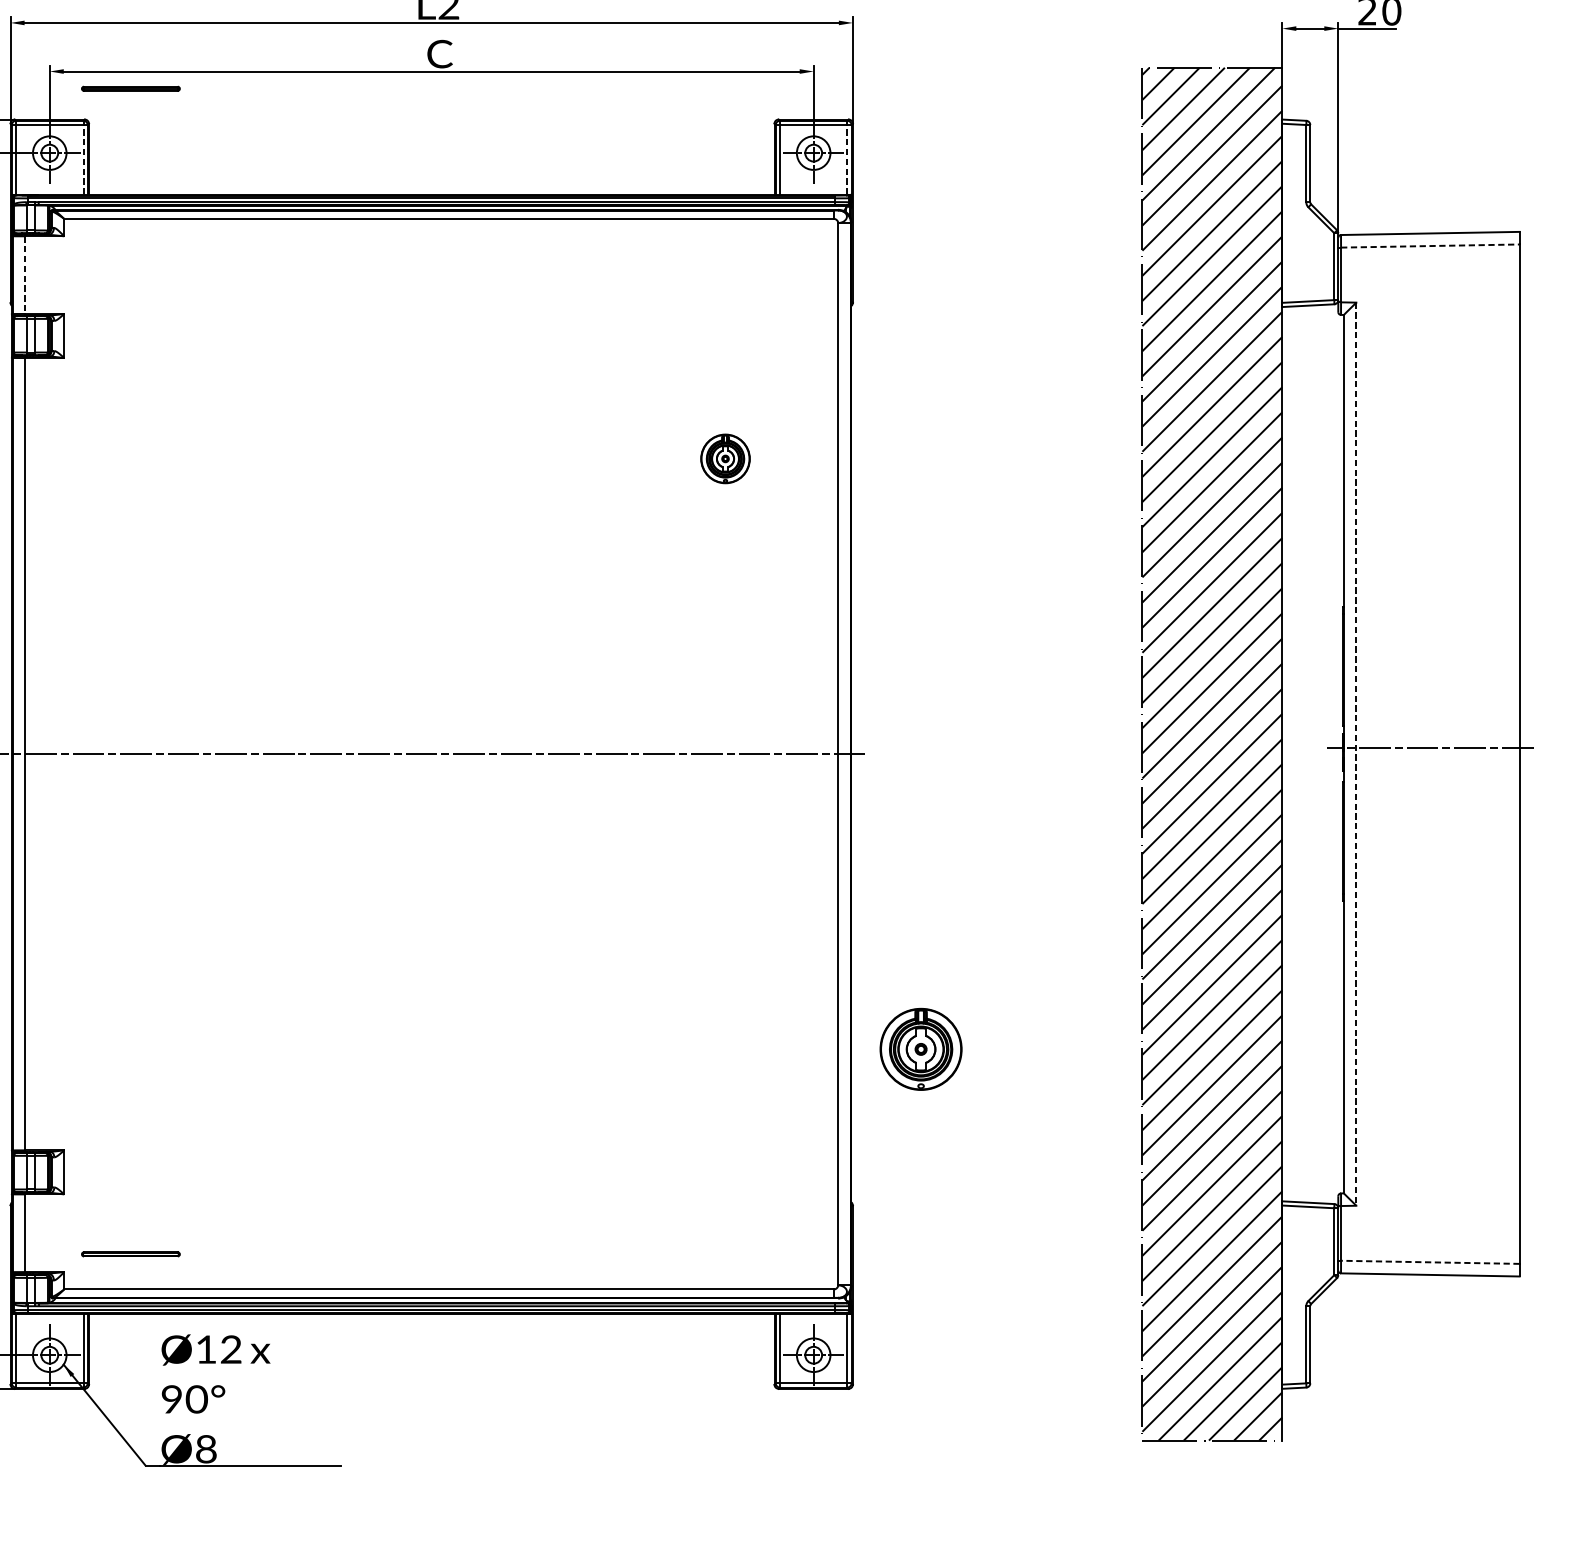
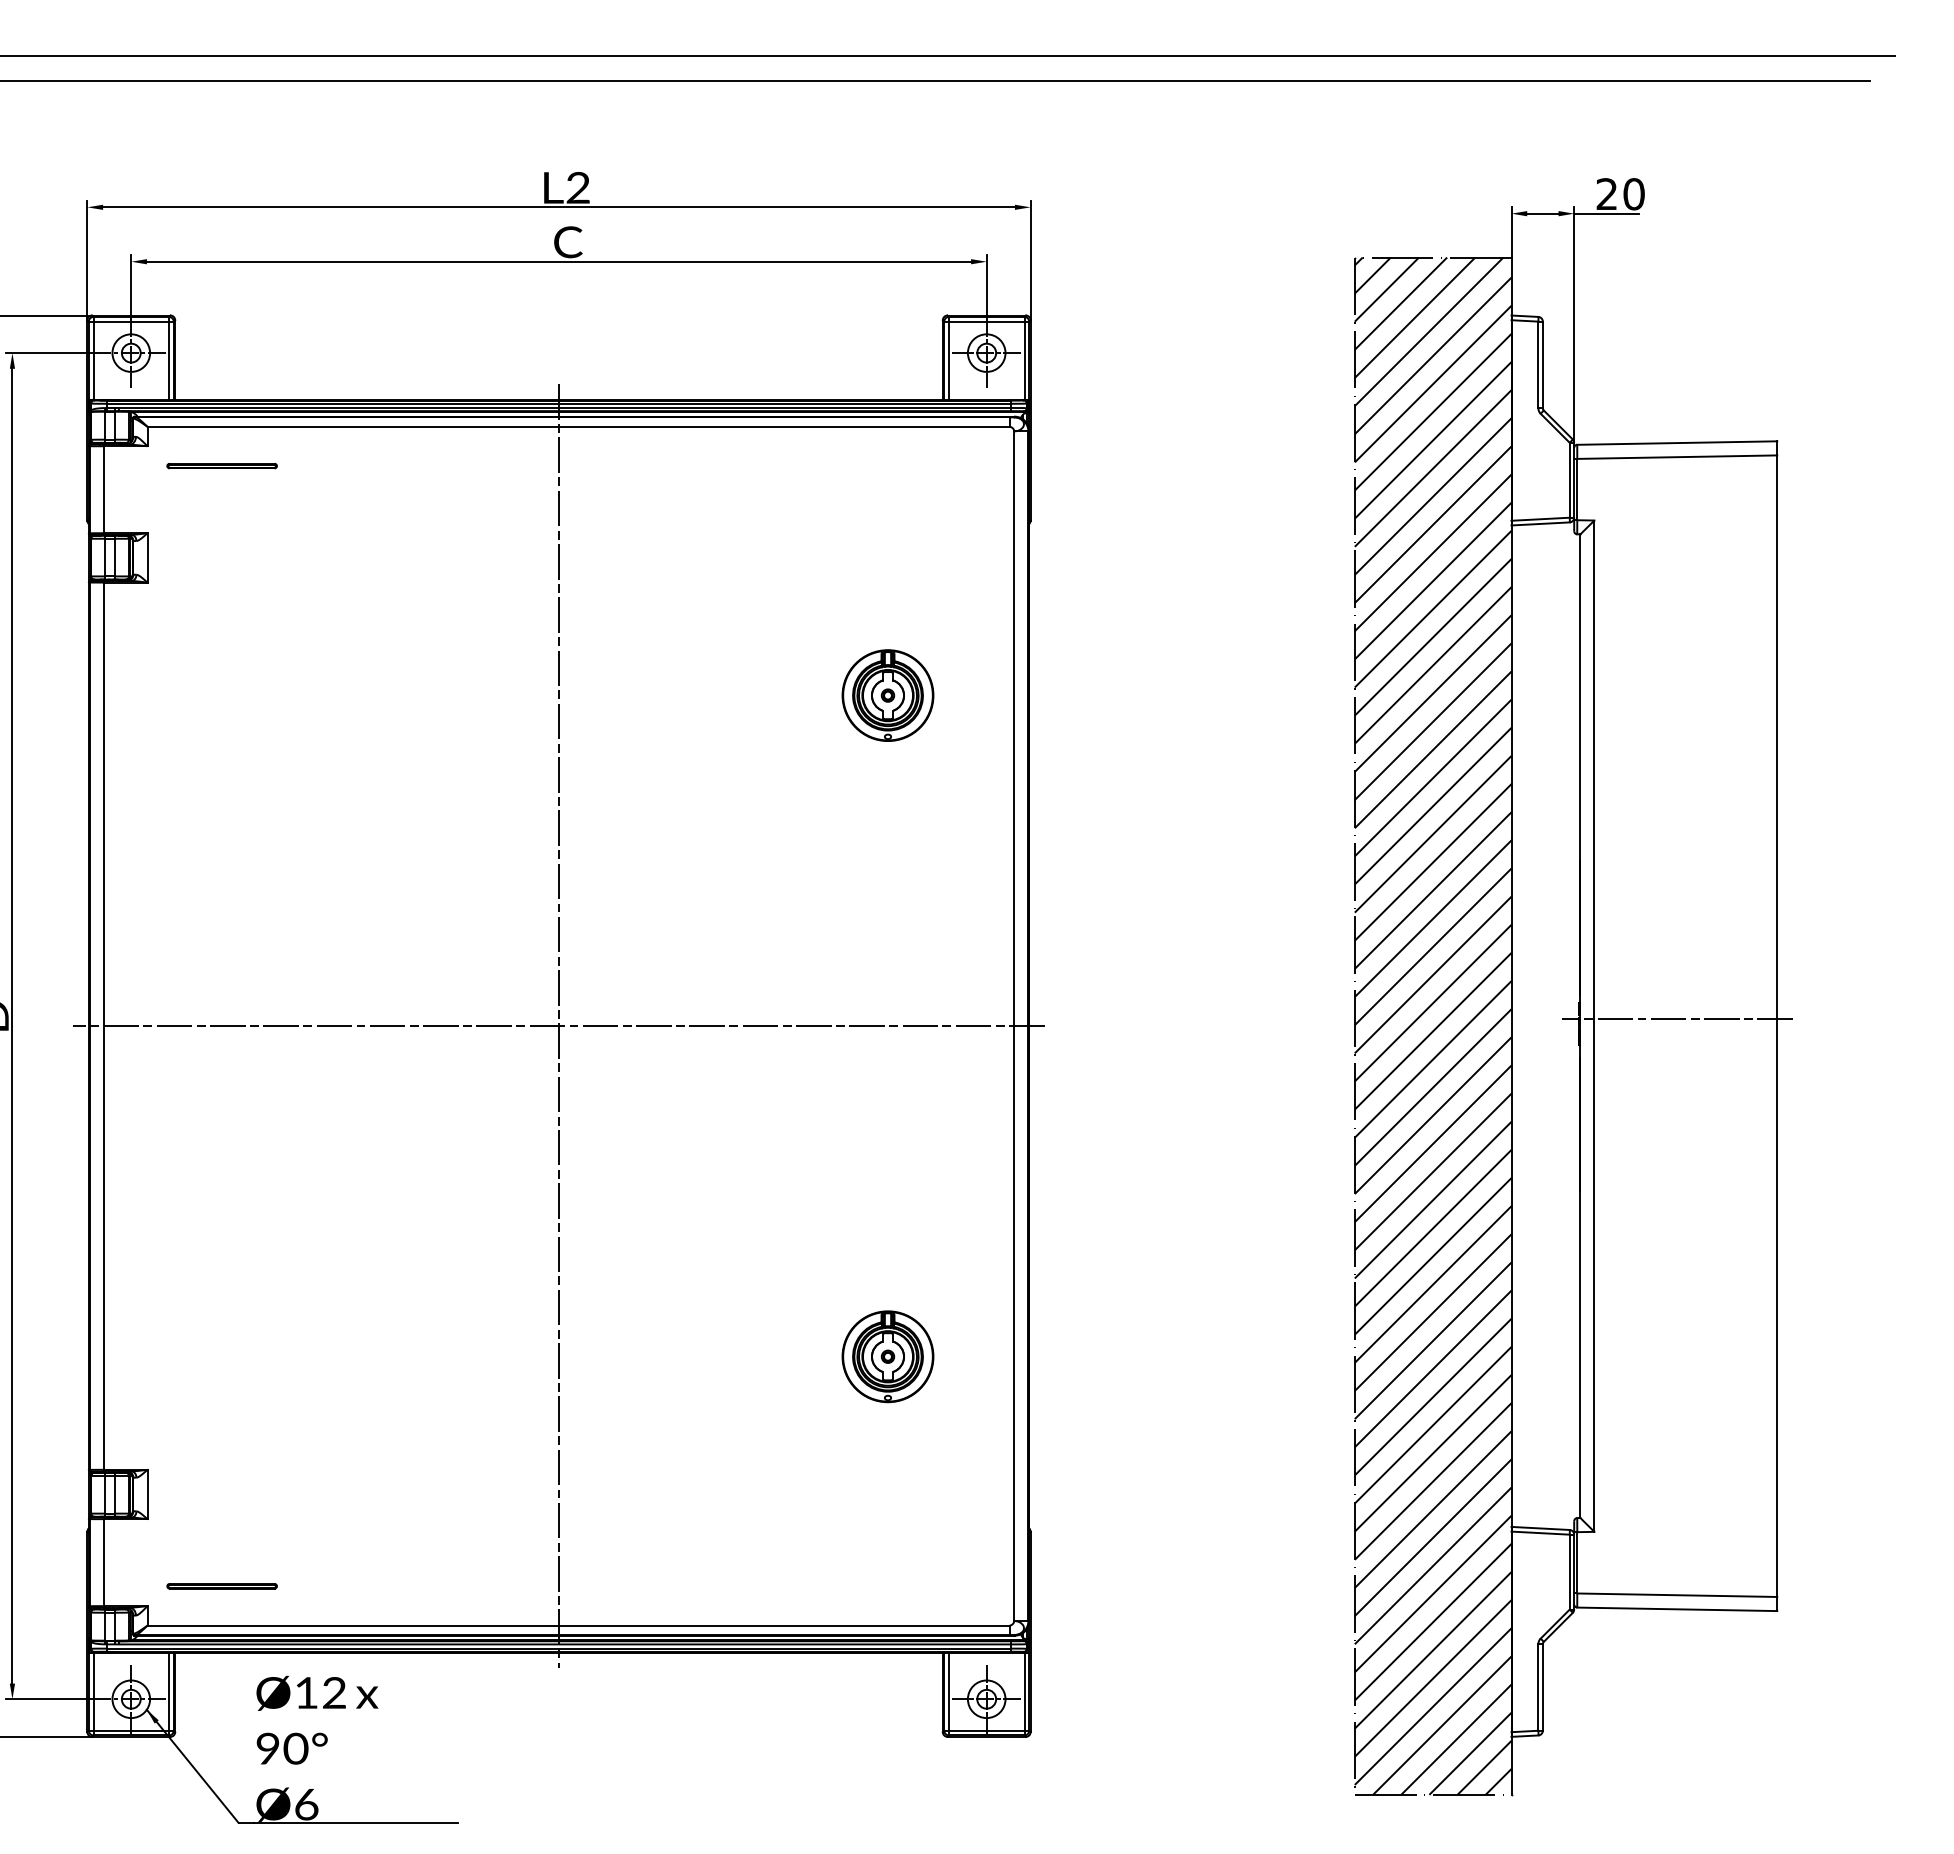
part: (130, 89) -> (221, 466), moved
line: (83, 159) -> (169, 360), dashed -> solid
line: (847, 159) -> (1024, 360), dashed -> solid
line: (1430, 246) -> (1677, 457), dashed -> solid
line: (24, 275) -> (103, 490), dashed -> solid
part: (725, 458) -> (887, 695), size x1.67
line: (431, 753) -> (558, 1025), added
line: (1356, 754) -> (1594, 1026), dashed -> solid
part: (920, 1049) -> (887, 1356), moved
line: (1430, 1262) -> (1677, 1595), dashed -> solid
text: (206, 1448) -> (306, 1803), Ø8 -> Ø6

